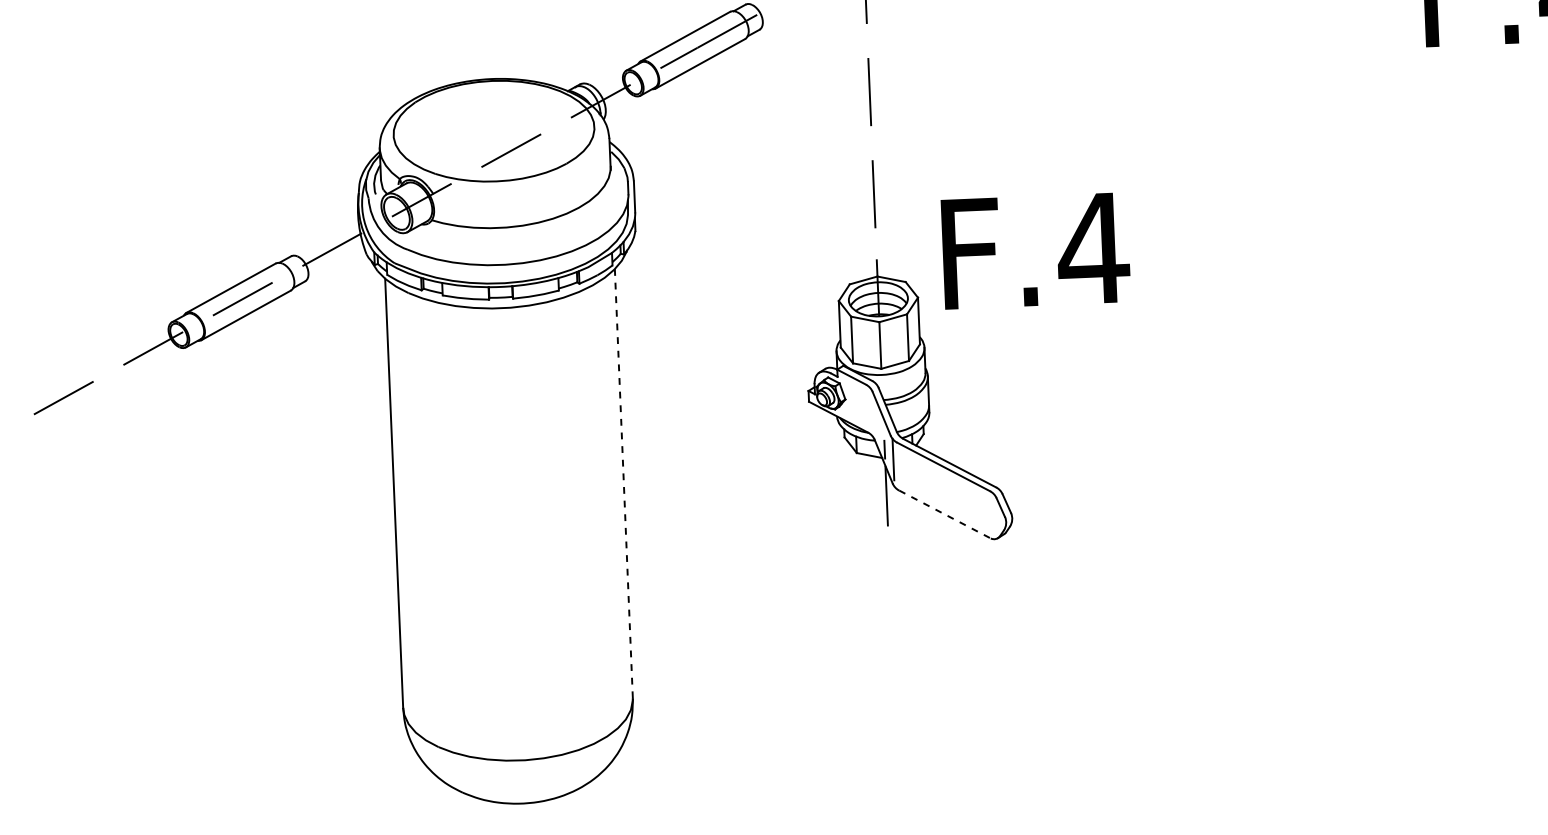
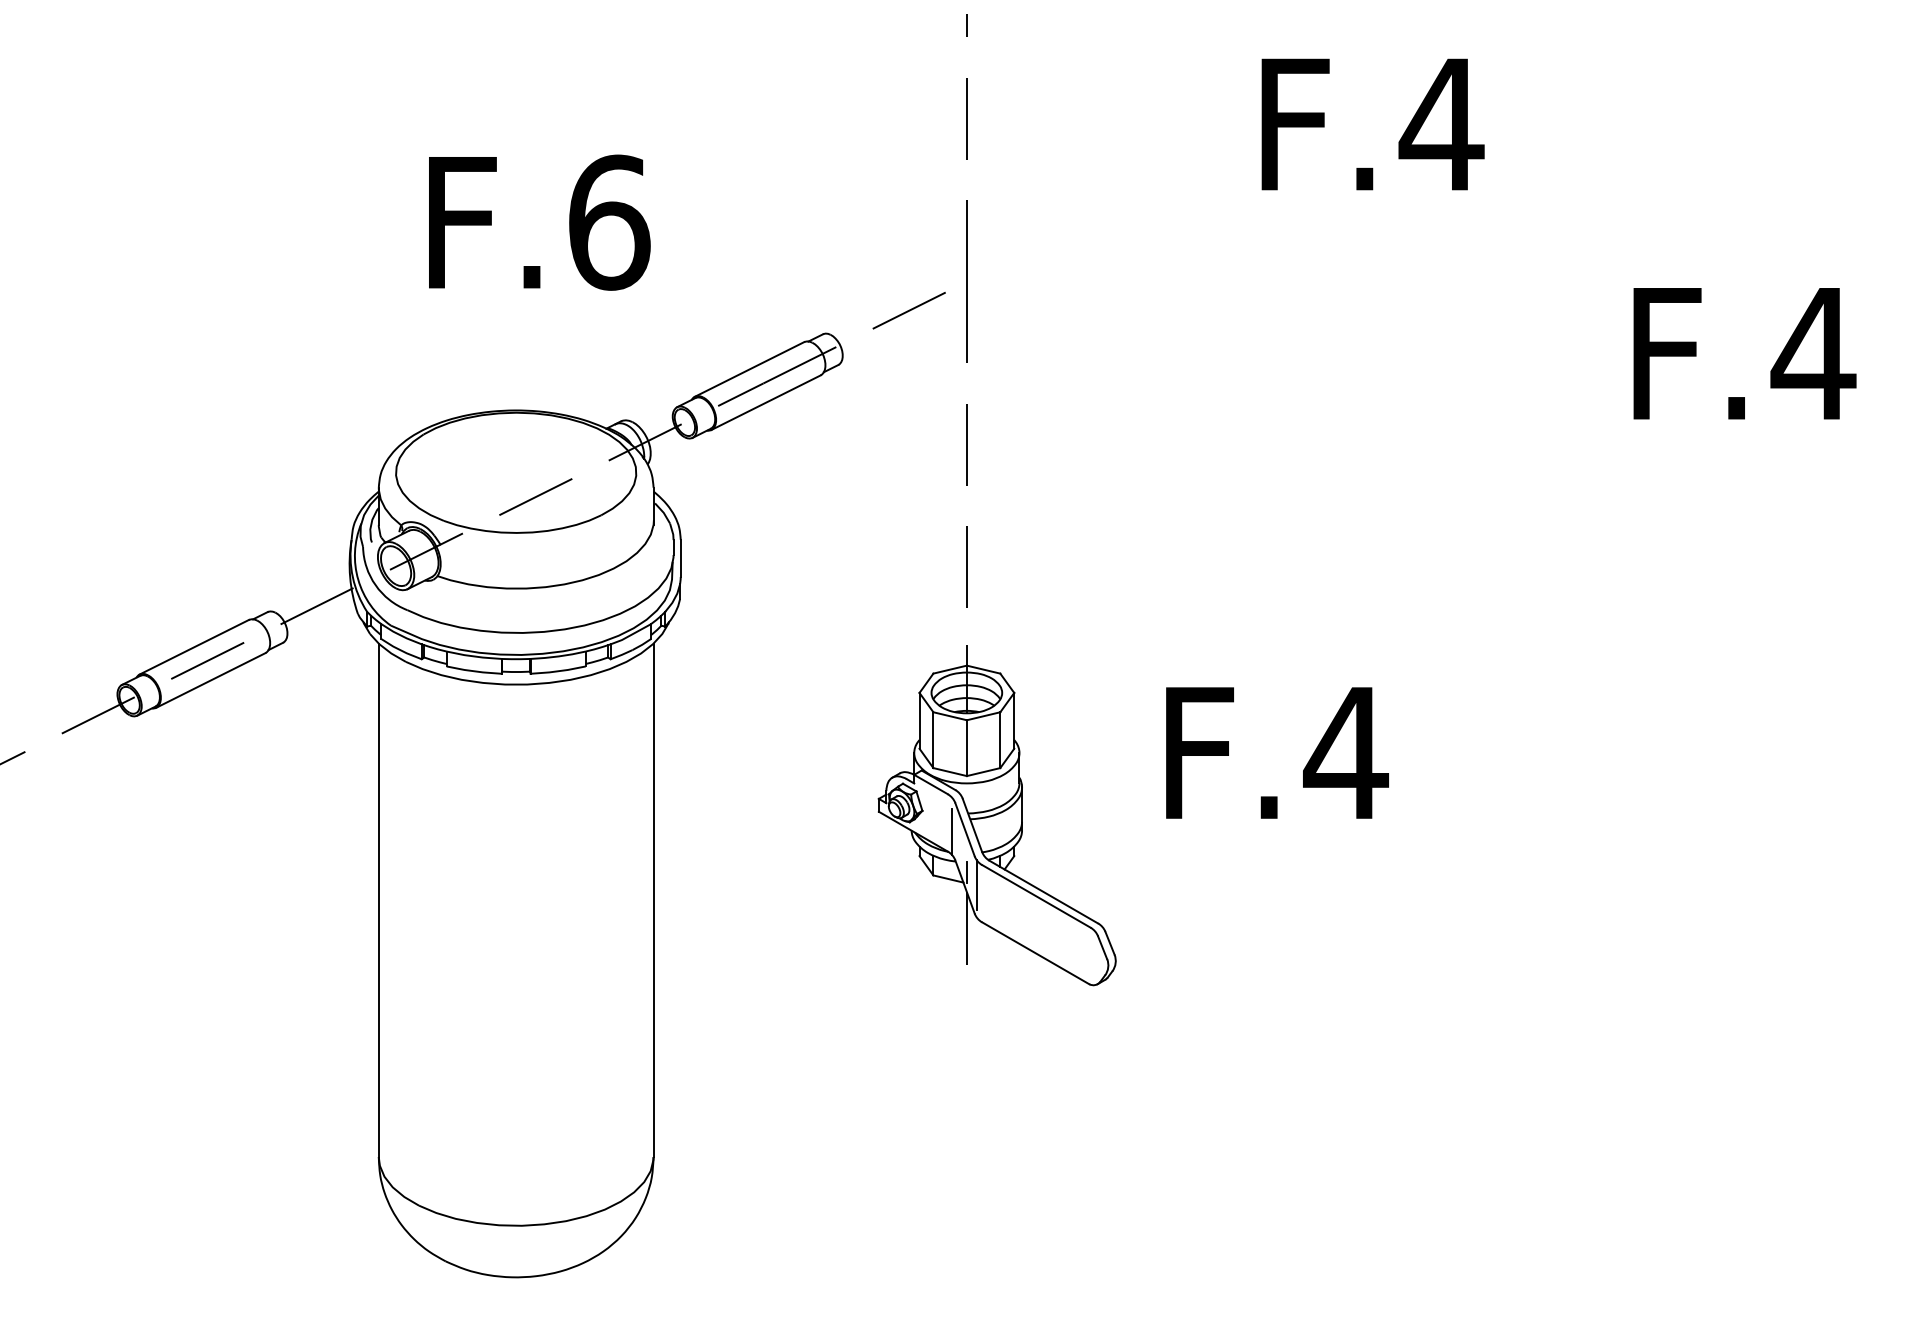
text: (1035, 250) -> (1277, 752), moved
line: (871, 416) -> (952, 832), added
line: (623, 483) -> (653, 900), dashed -> solid
line: (944, 514) -> (1035, 953), dashed -> solid

